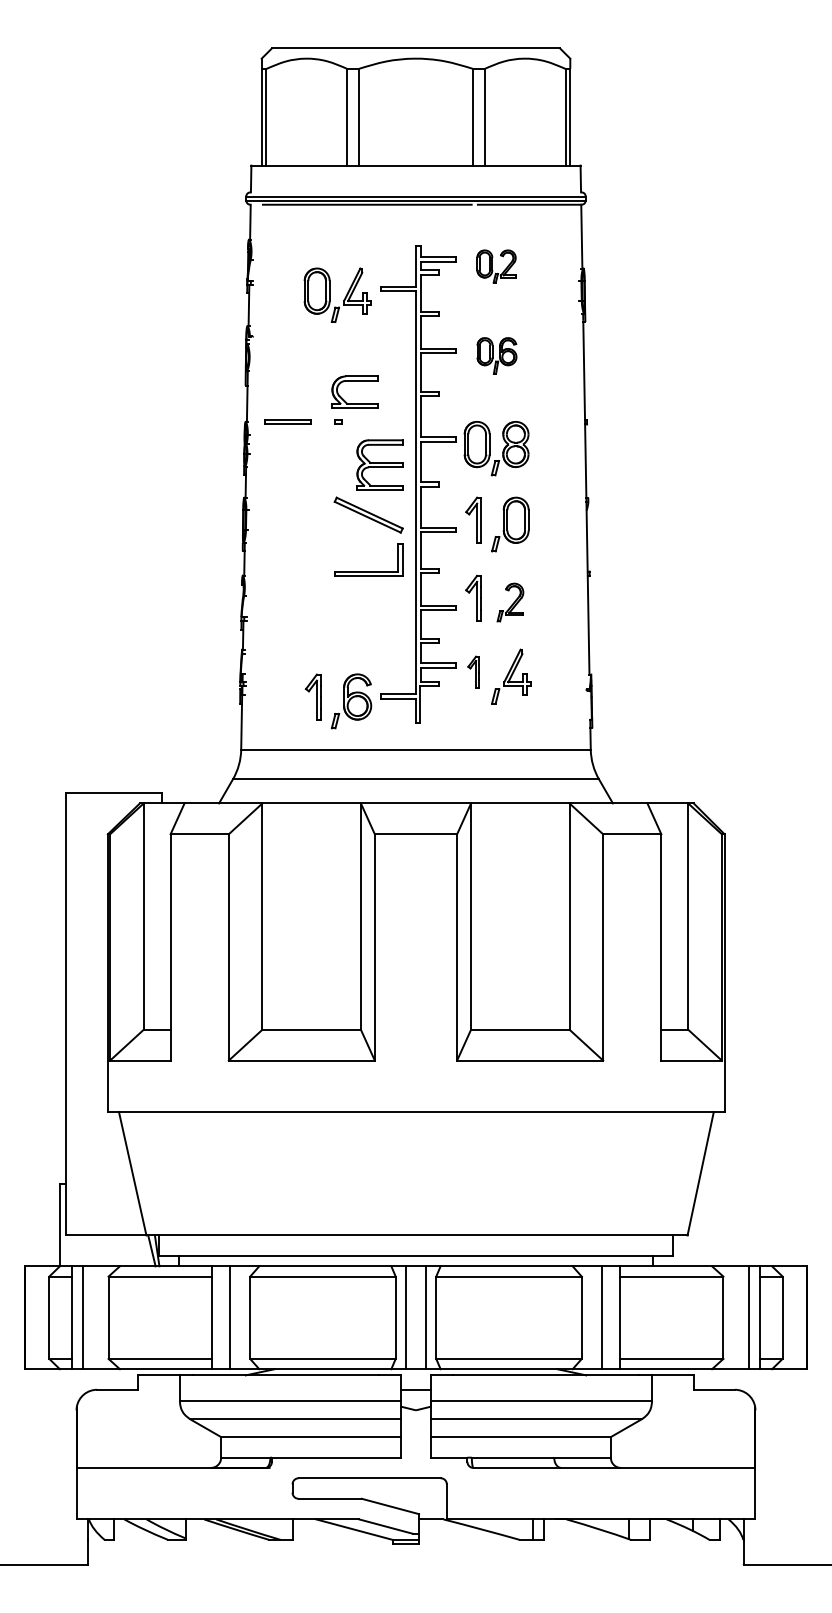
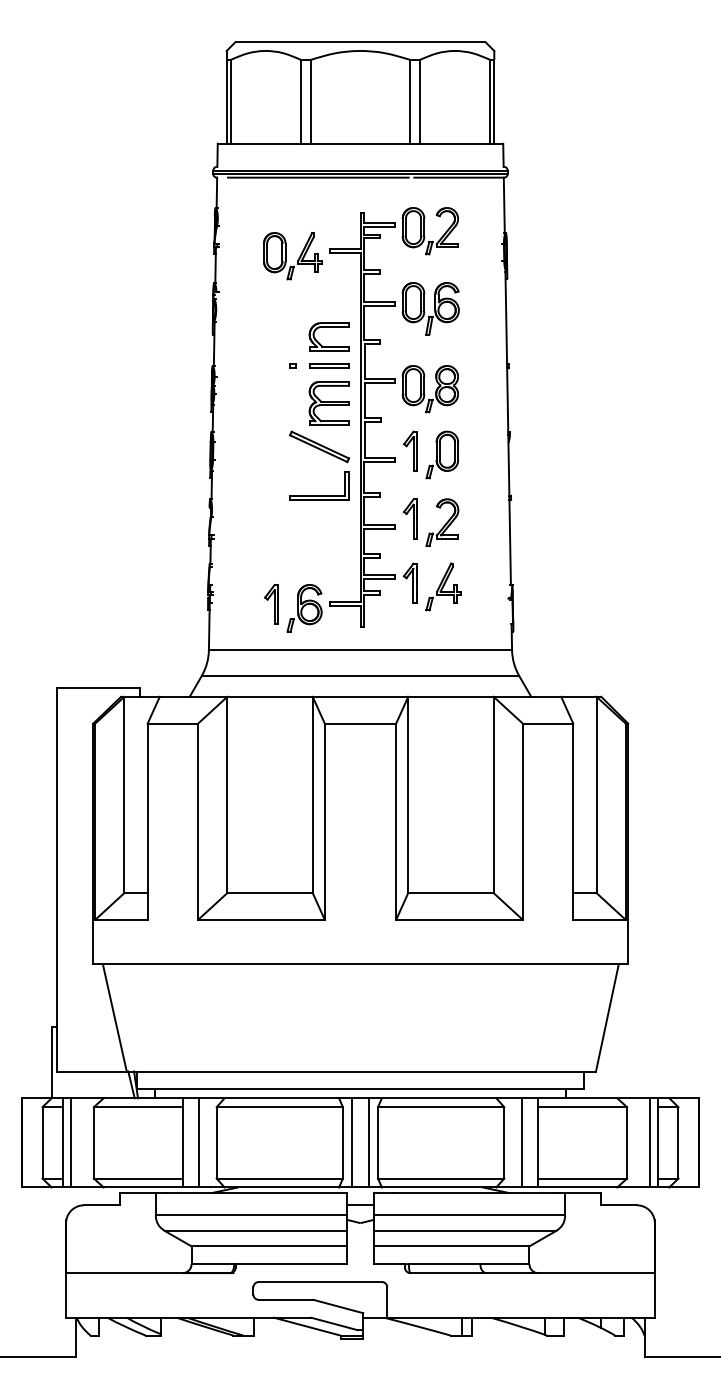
part: (496, 266) -> (430, 231), size x1.67
part: (496, 355) -> (430, 308), size x1.67
part: (354, 381) -> (328, 327), moved
part: (287, 421) -> (328, 365), moved
part: (510, 602) -> (442, 522), size x1.43
part: (473, 672) -> (410, 583), size x1.43

